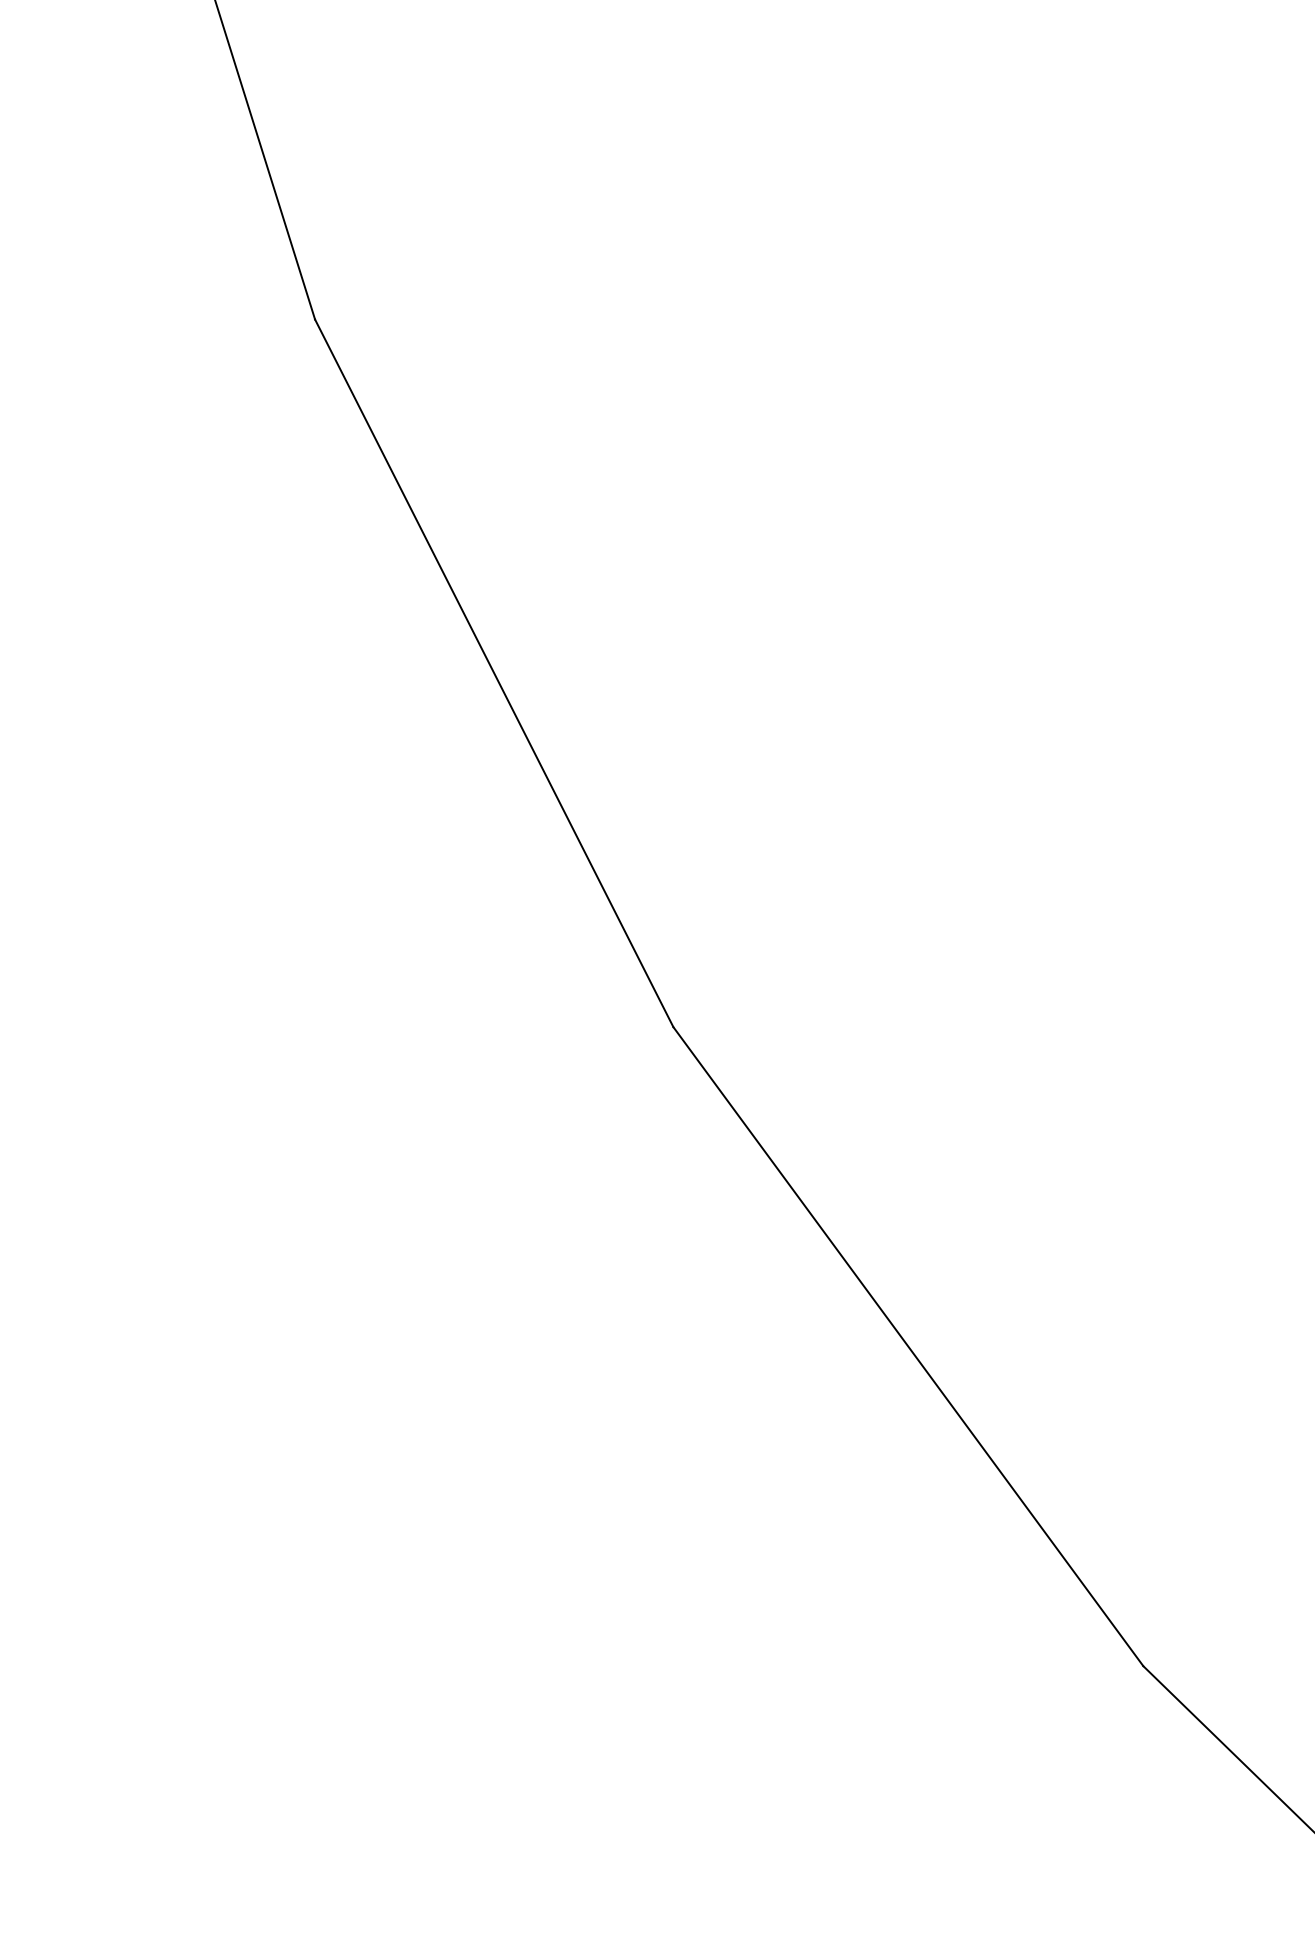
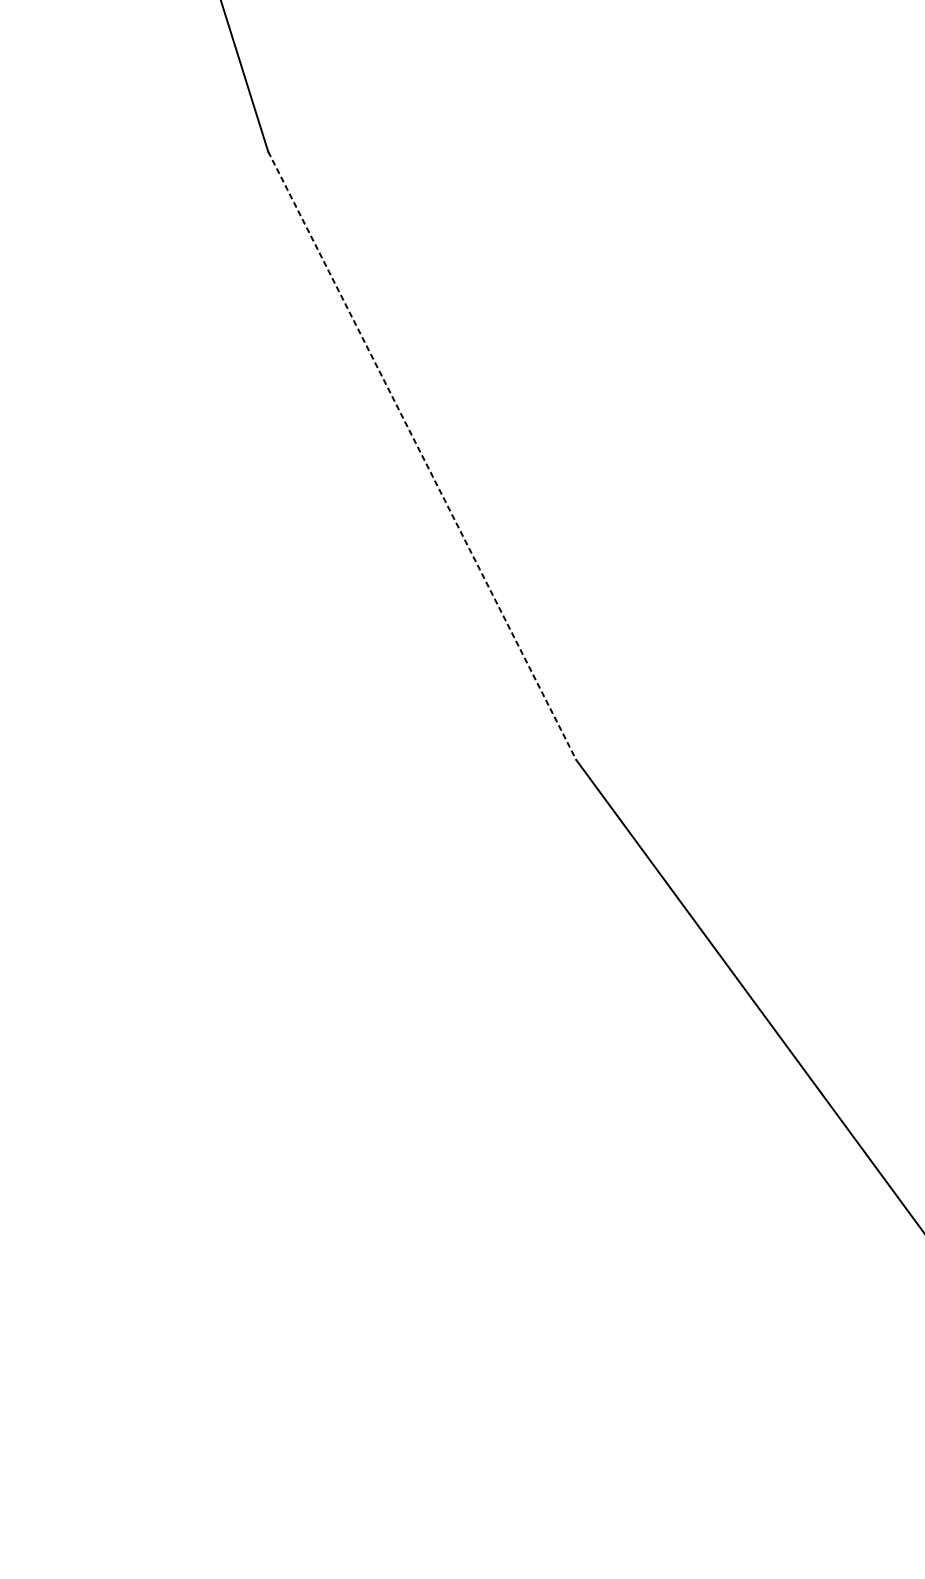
line: (494, 673) -> (422, 455), solid -> dashed

